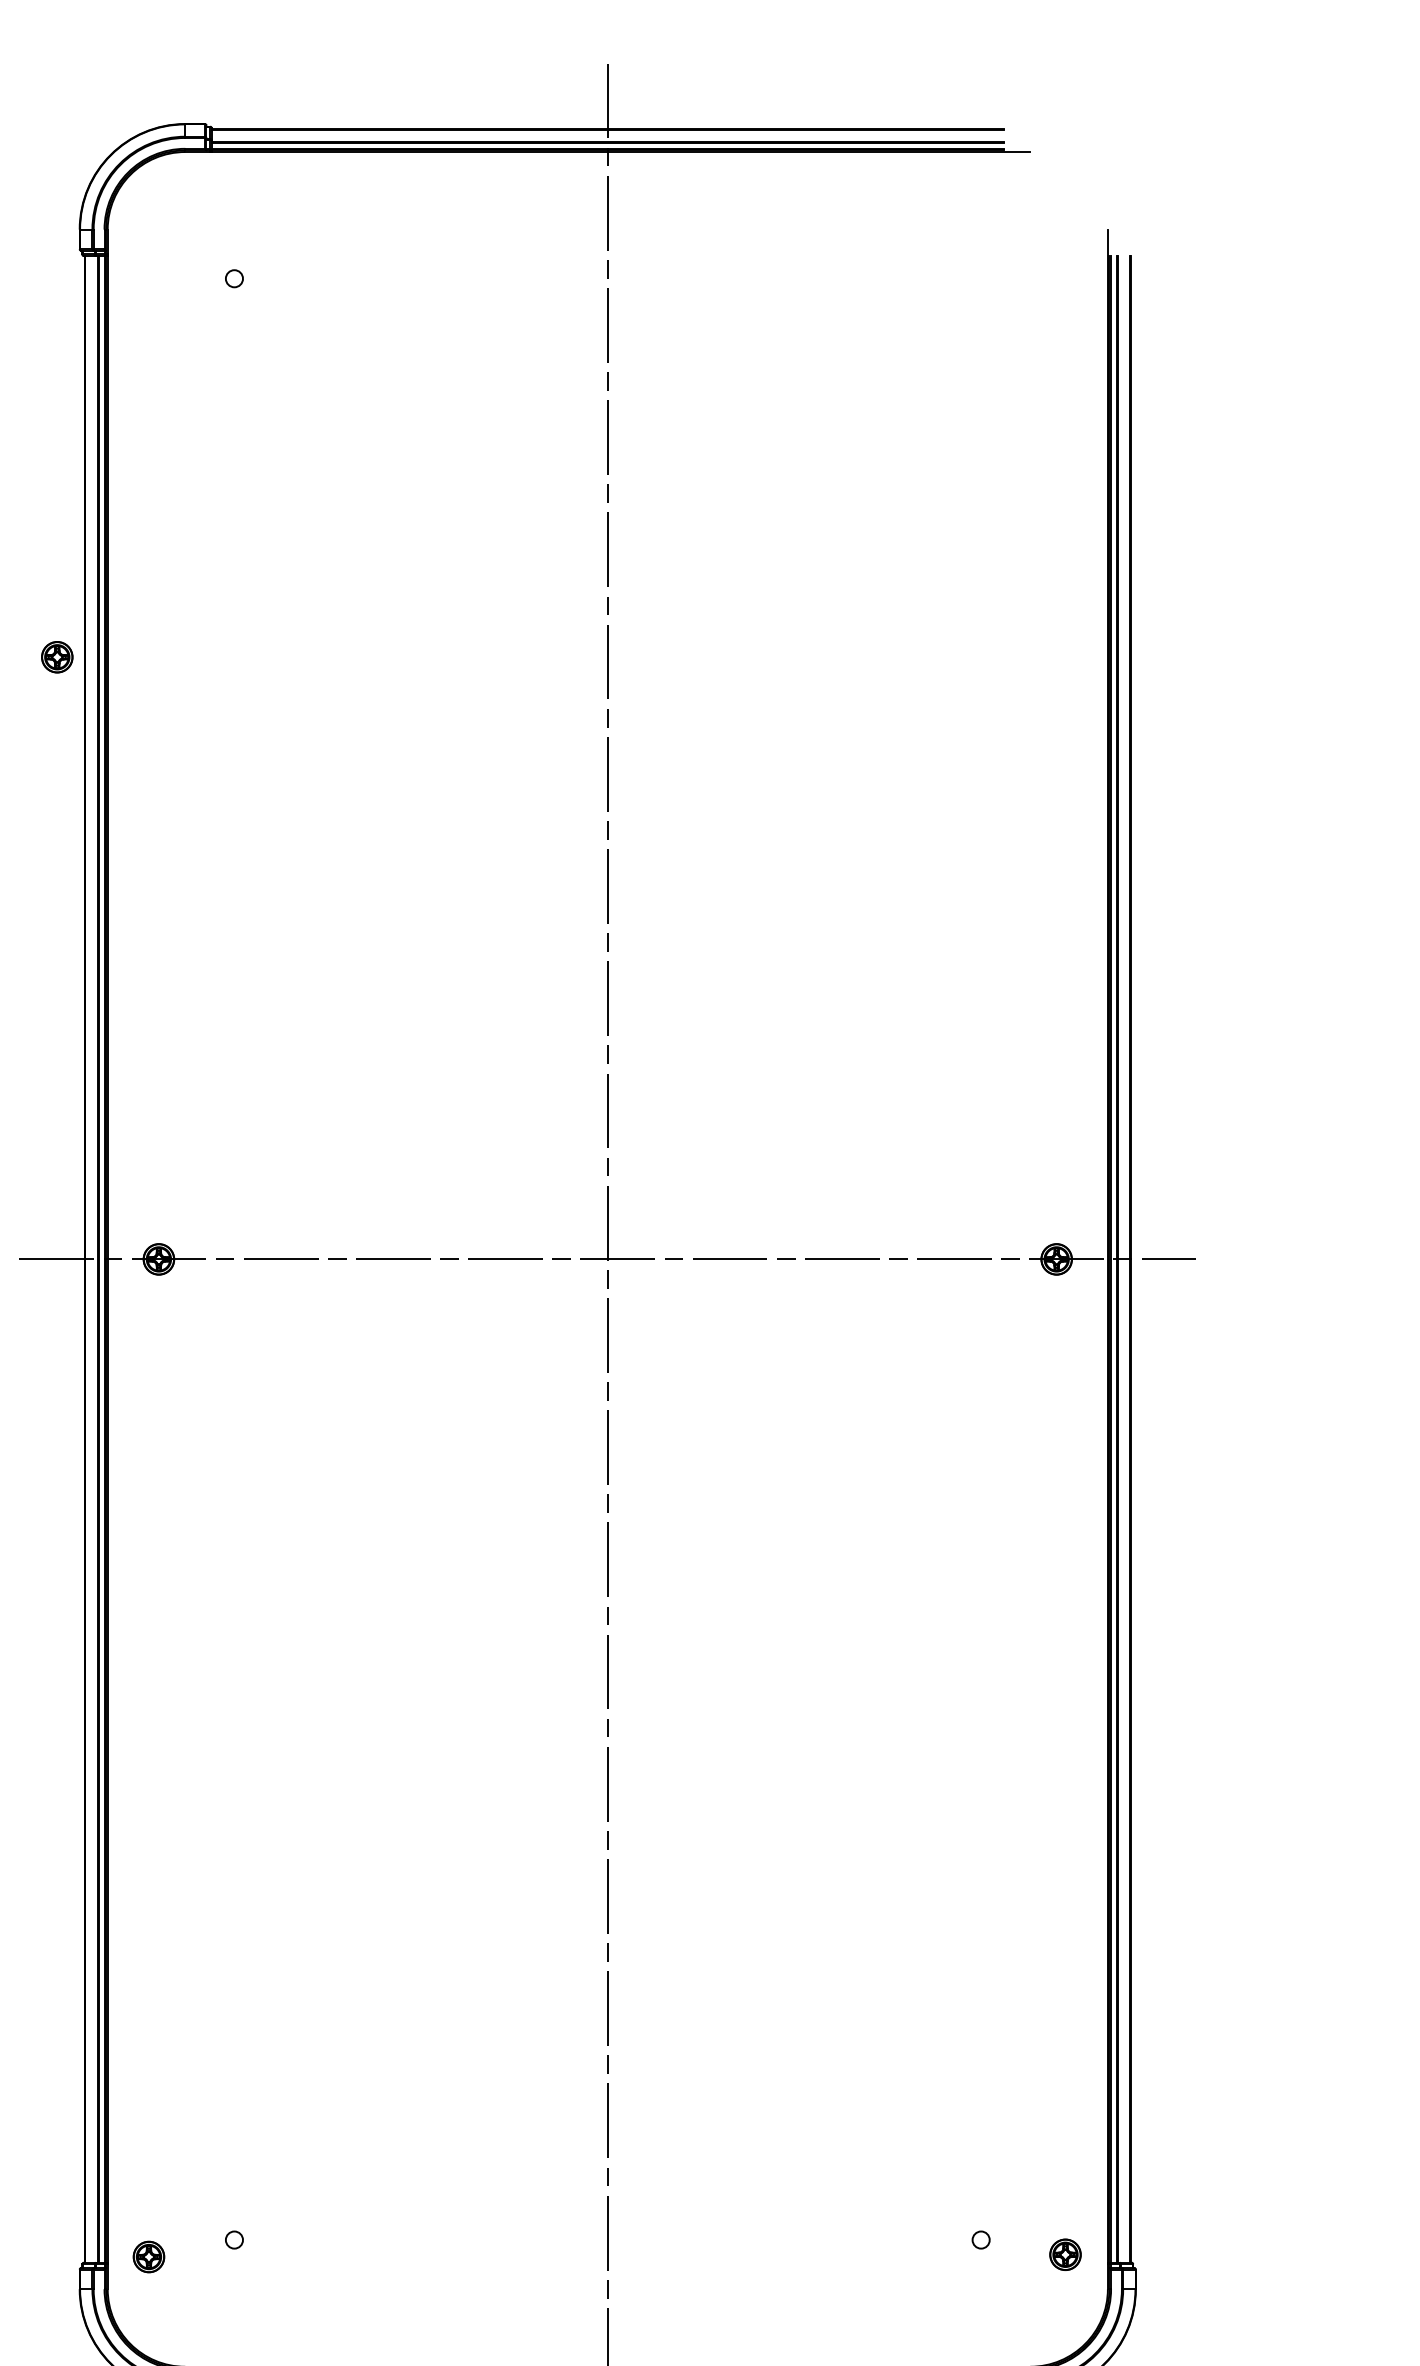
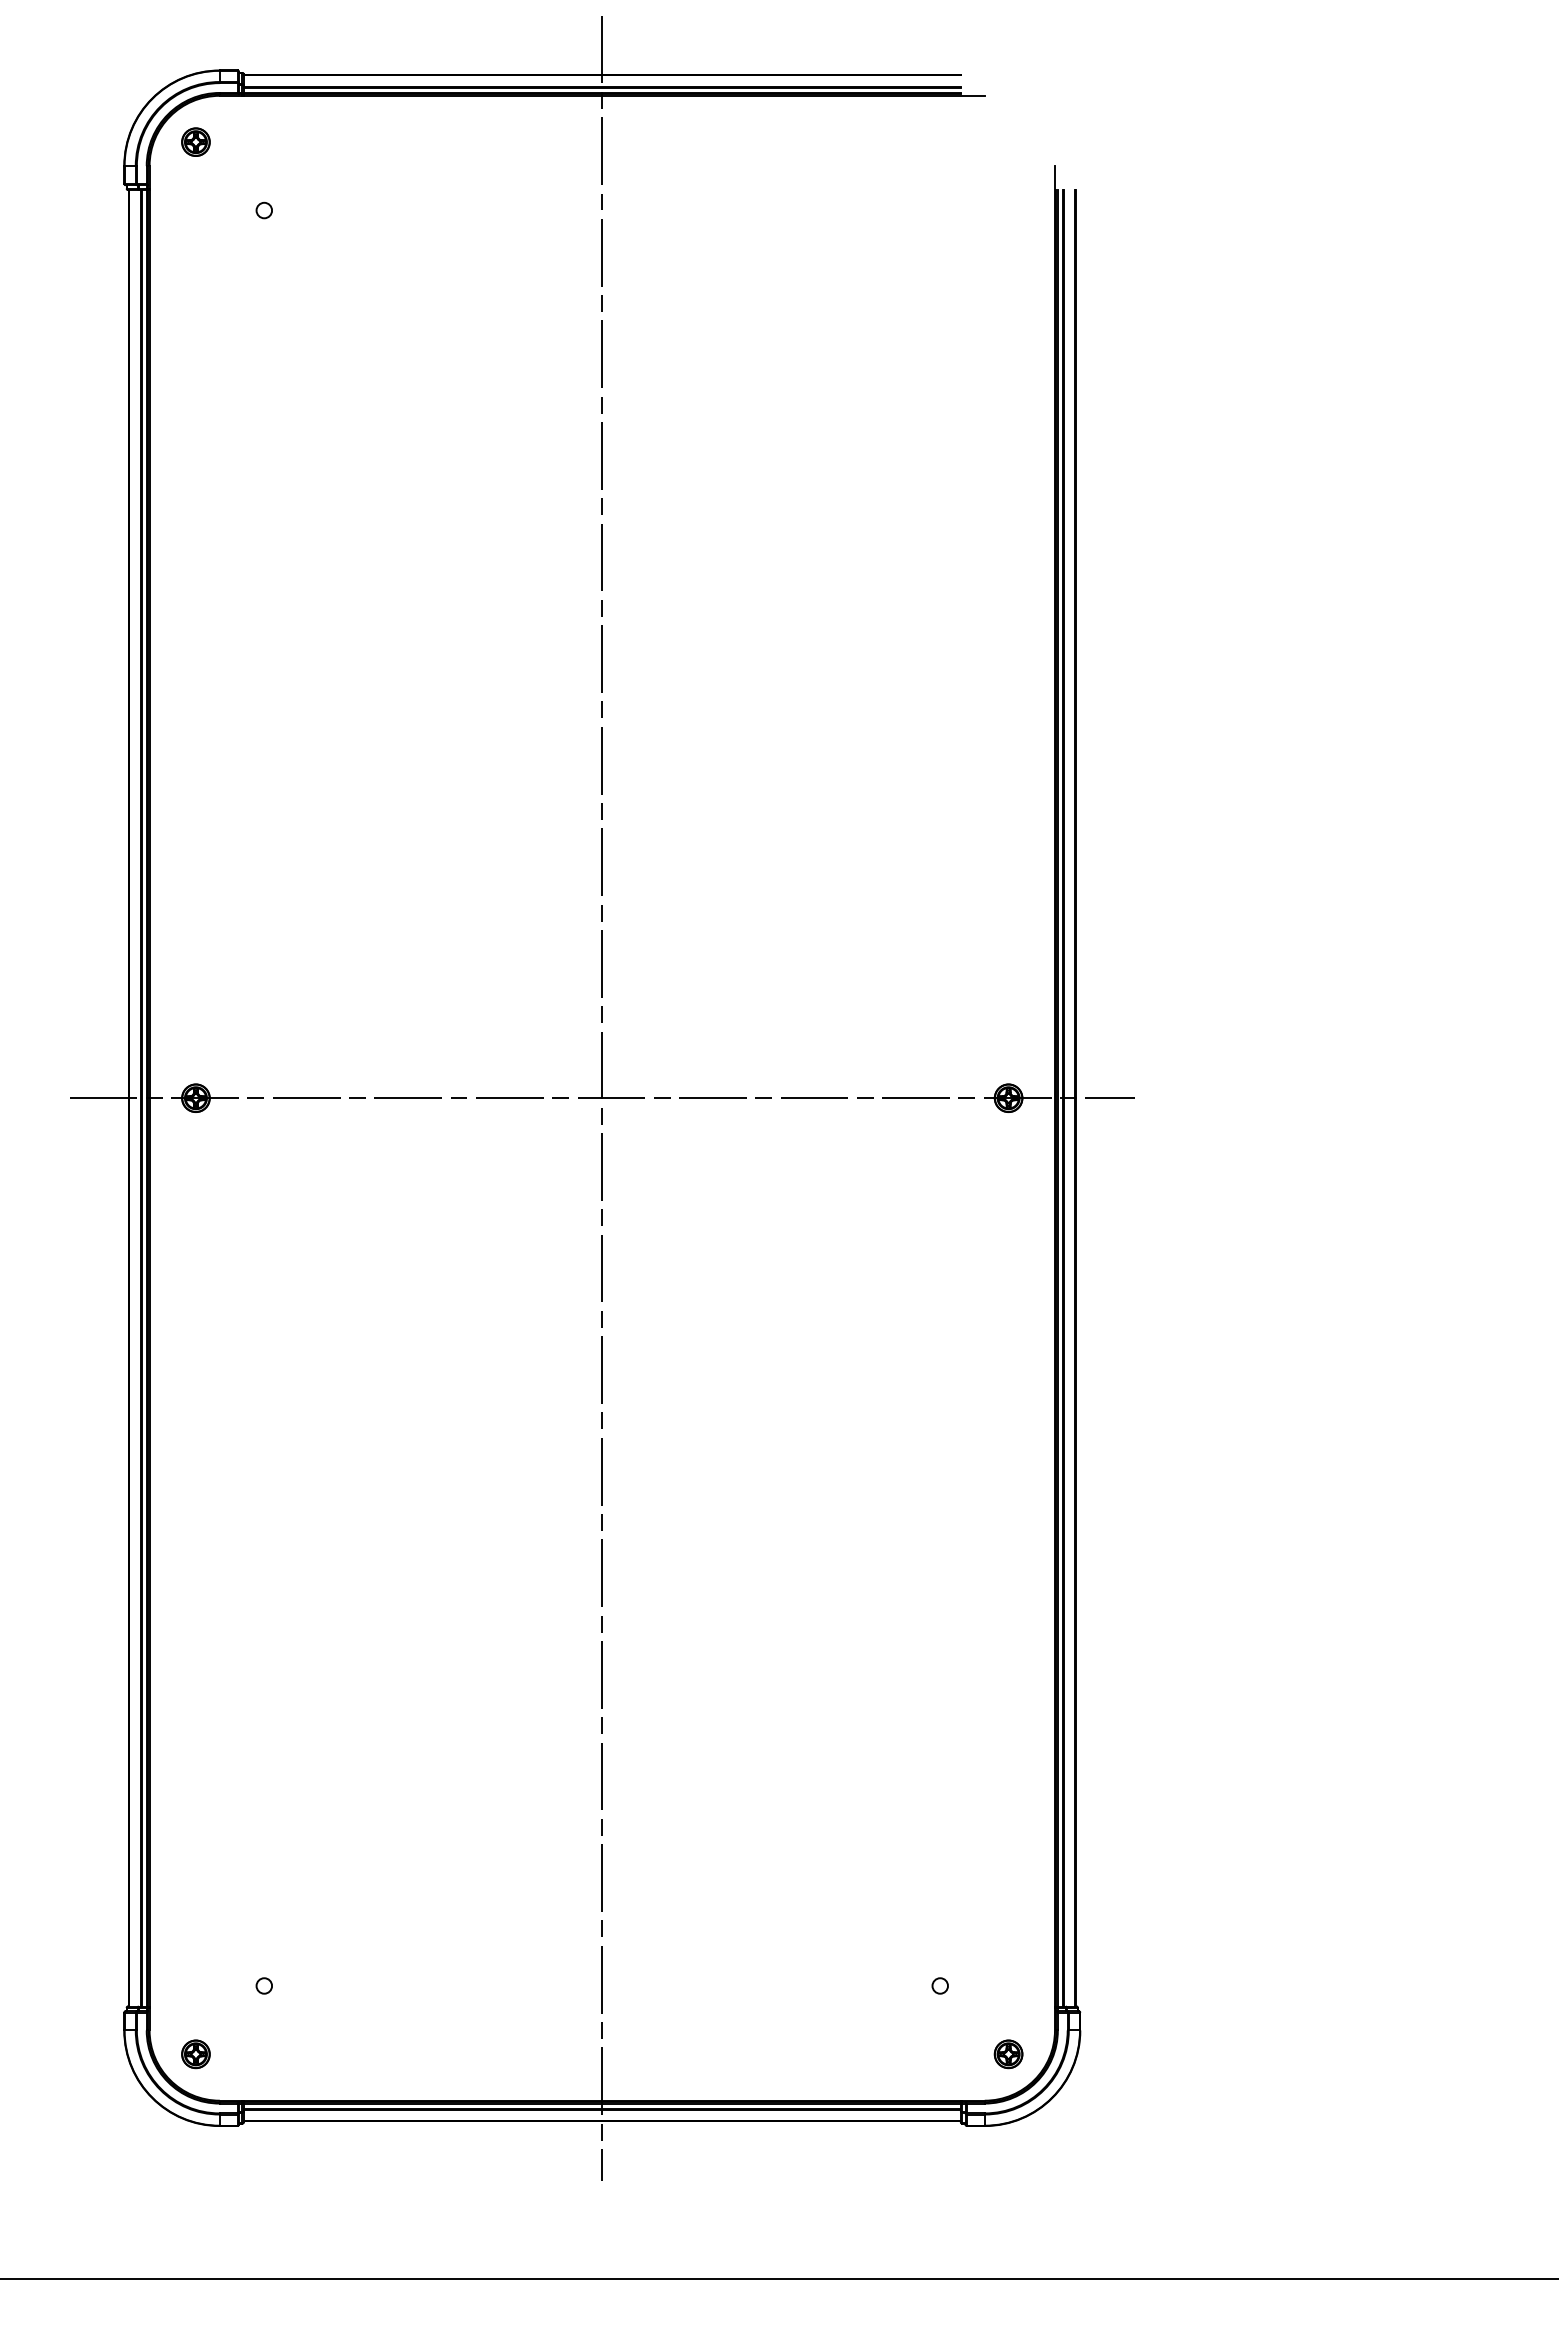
part: (56, 656) -> (195, 141), moved
part: (1065, 2255) -> (1008, 2054), moved
part: (148, 2257) -> (195, 2054), moved

